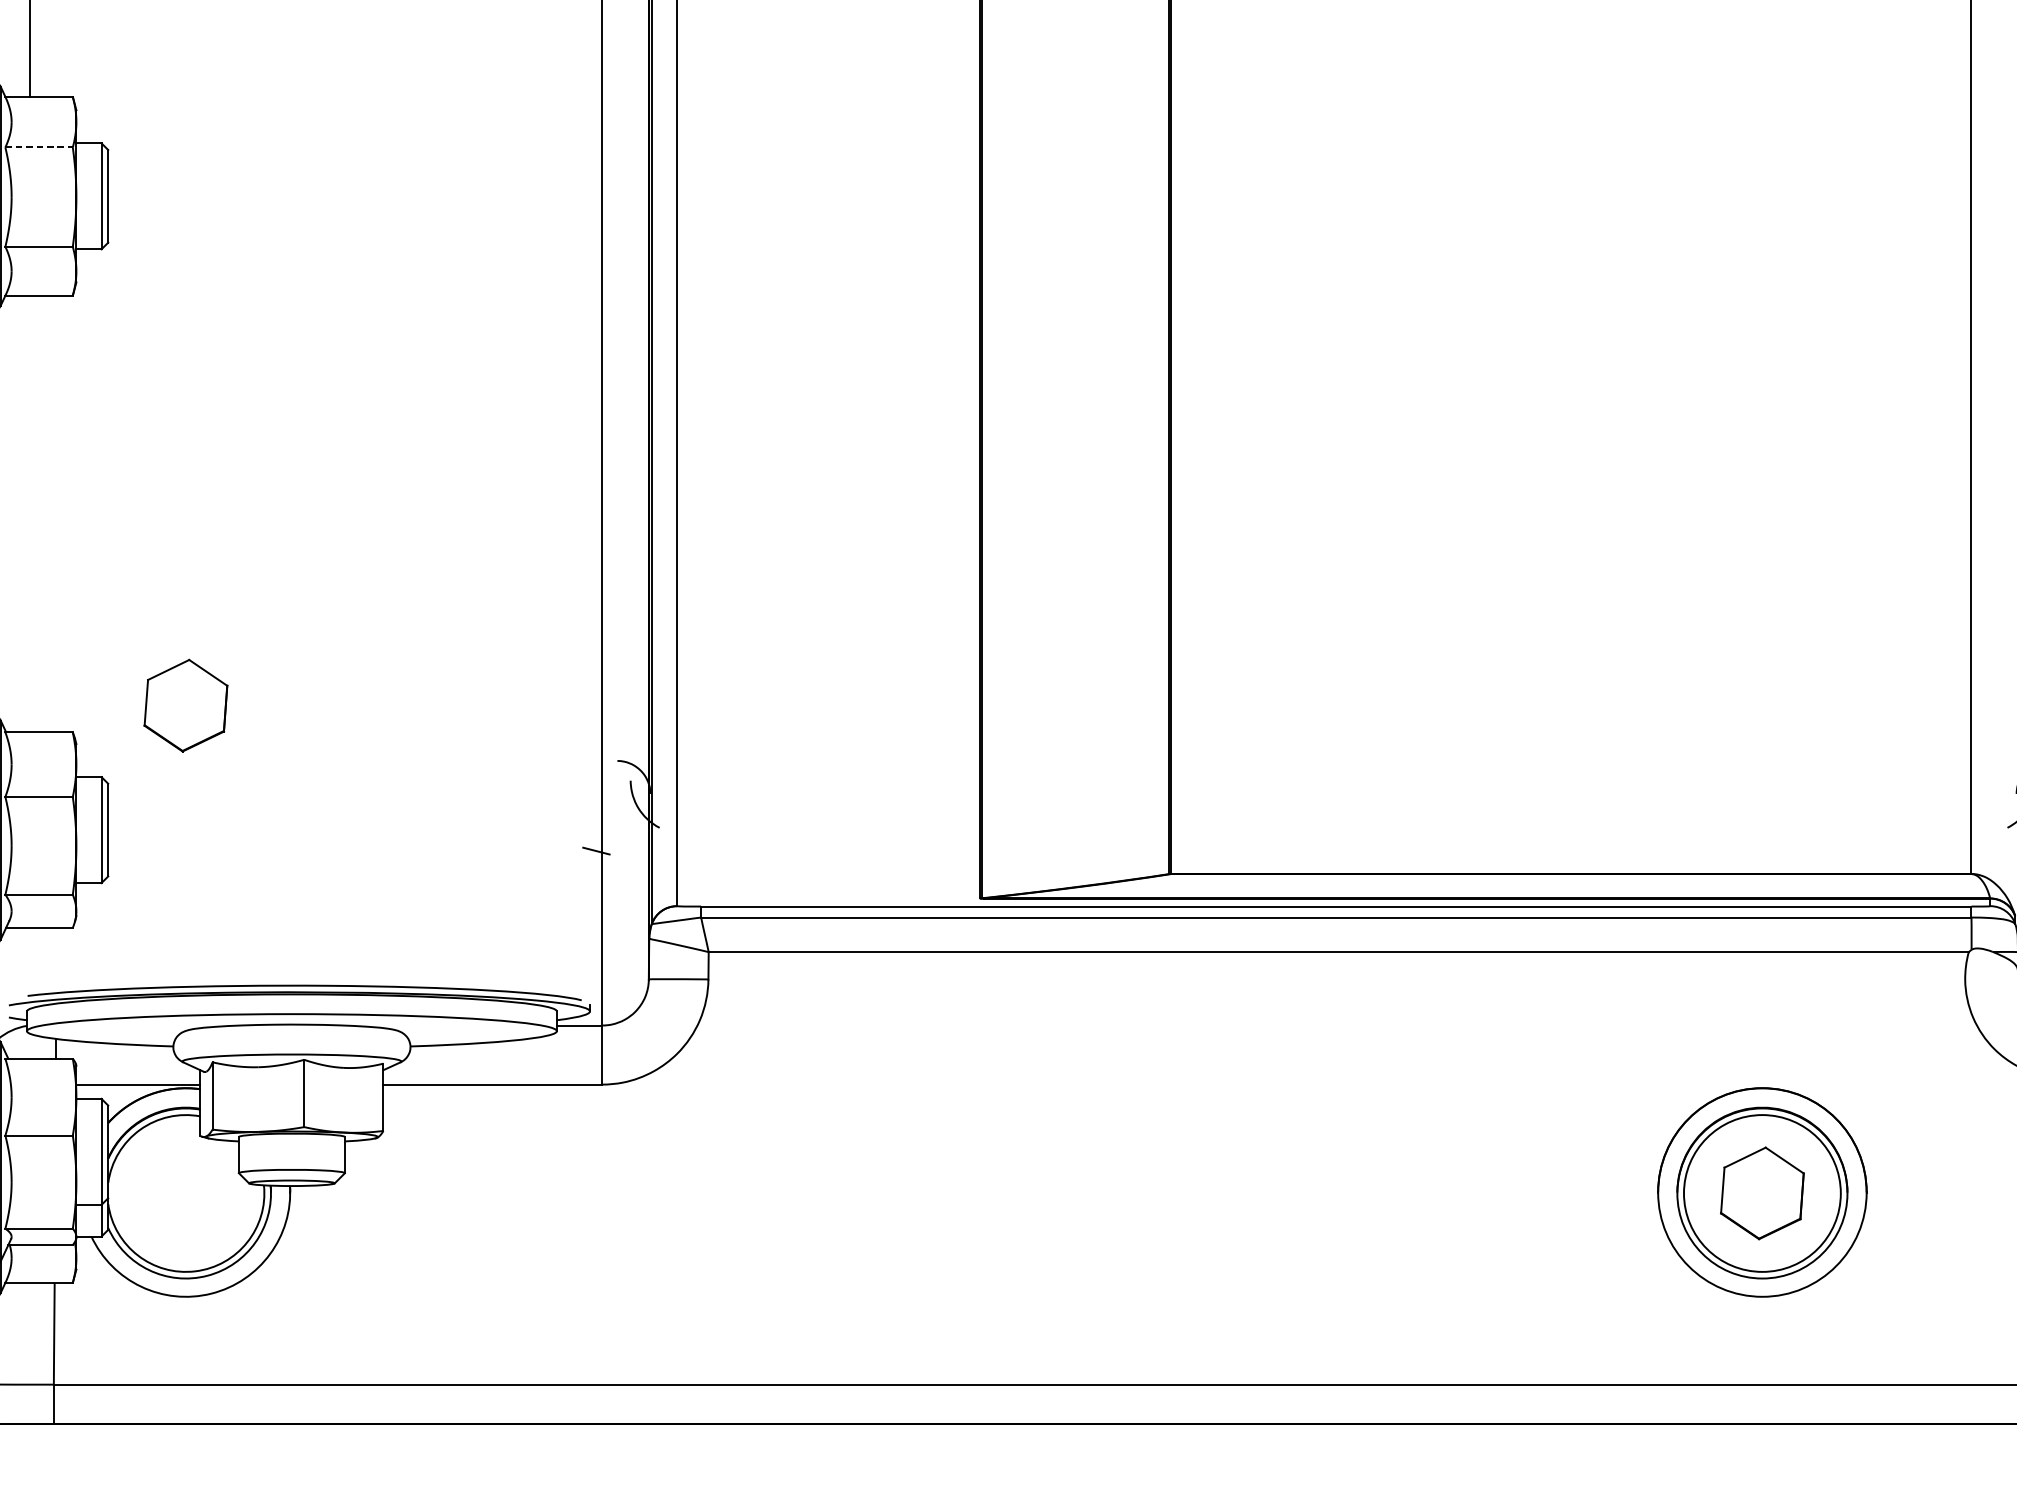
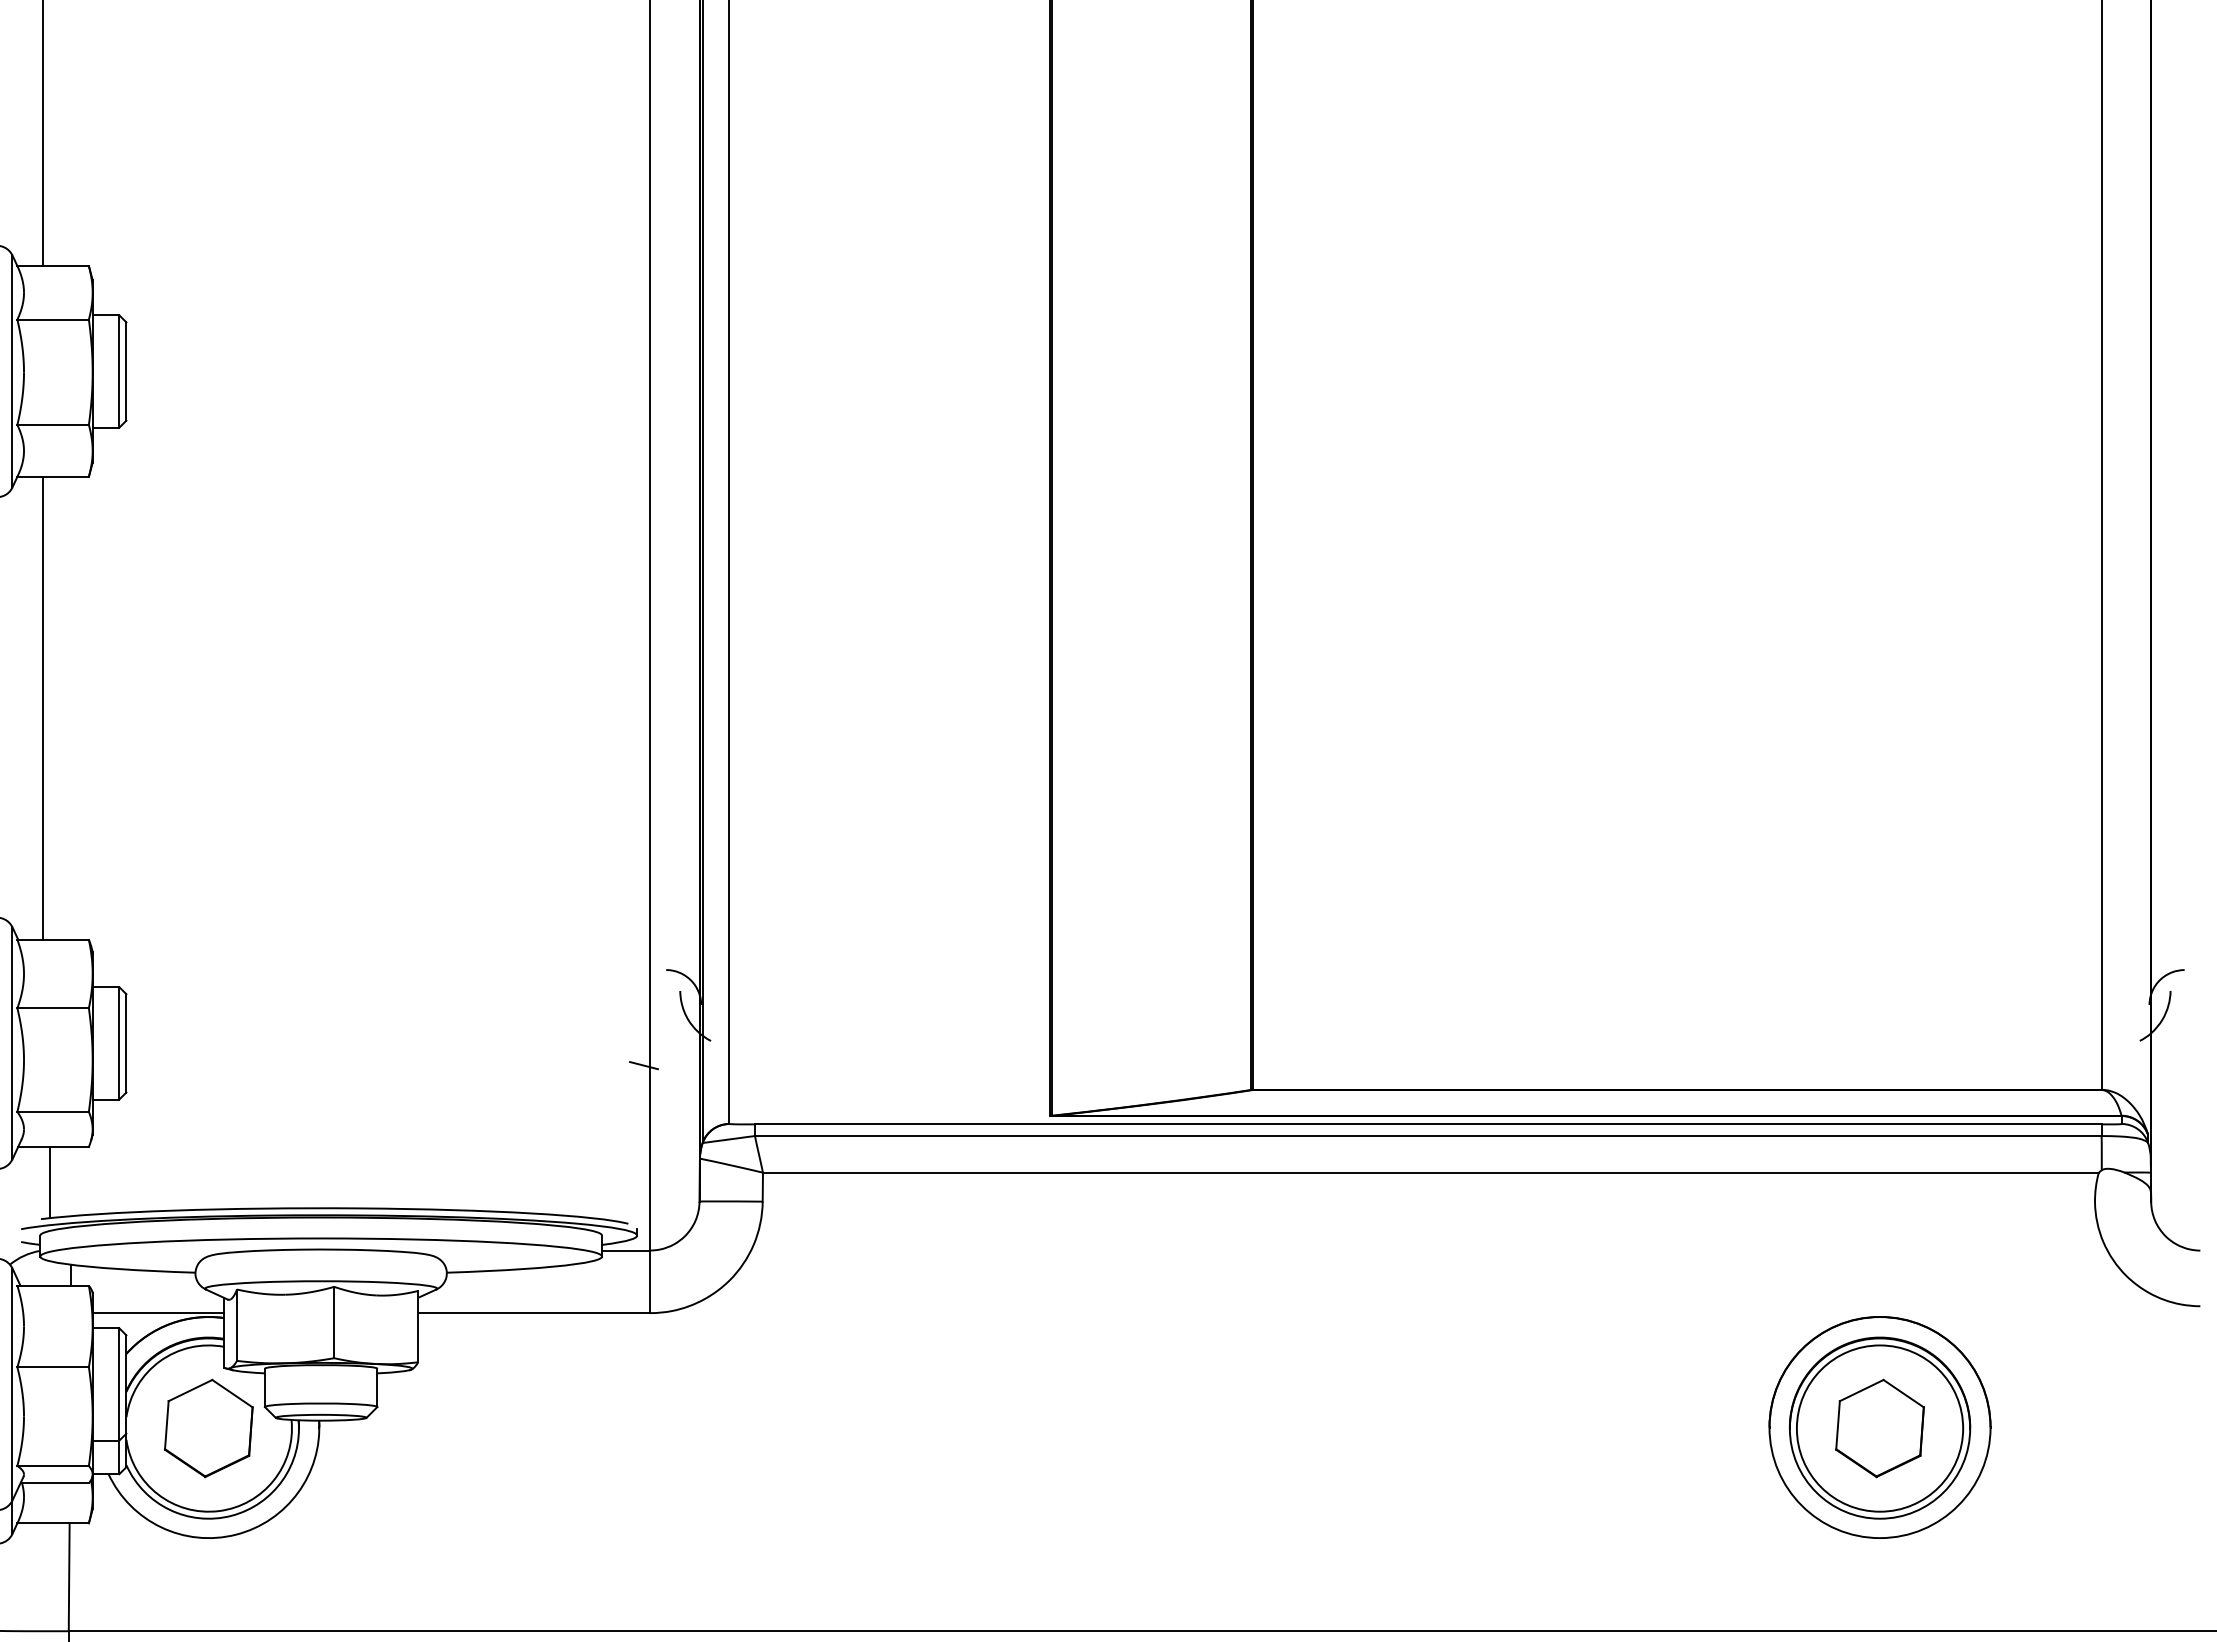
line: (39, 147) -> (53, 319), dashed -> solid
line: (30, 513) -> (43, 707), added
part: (185, 705) -> (208, 1428), moved
line: (36, 961) -> (50, 1182), added

